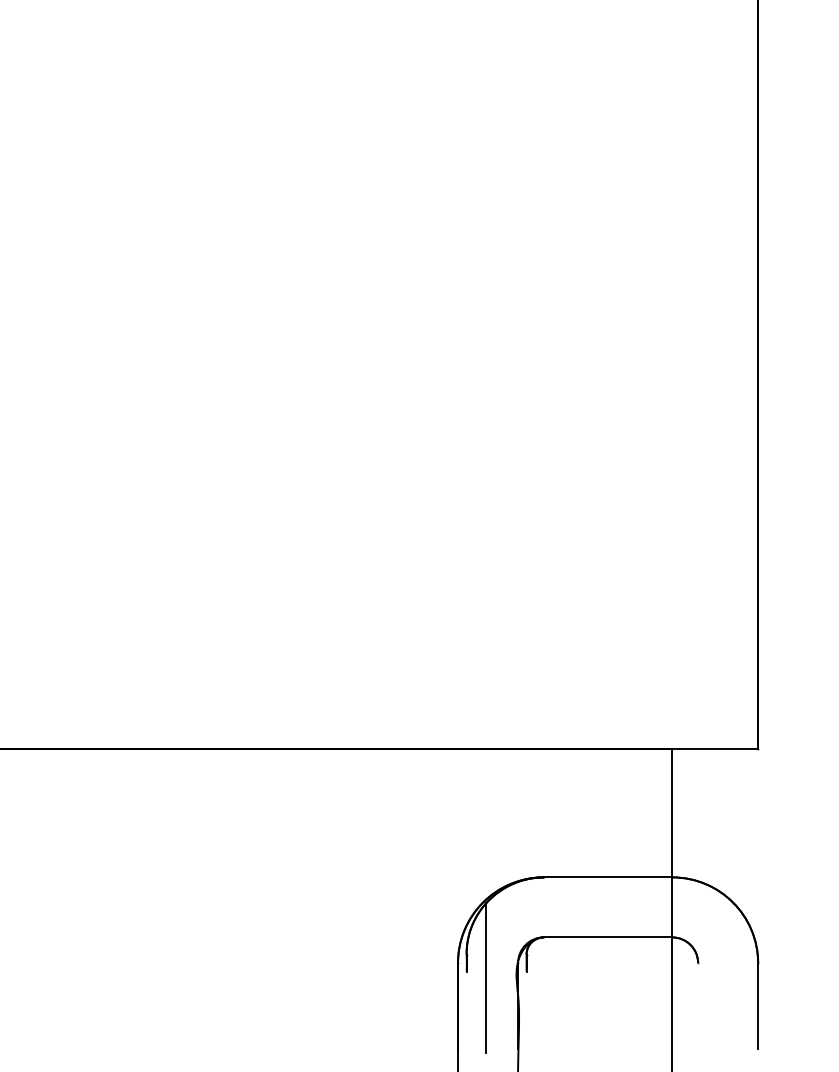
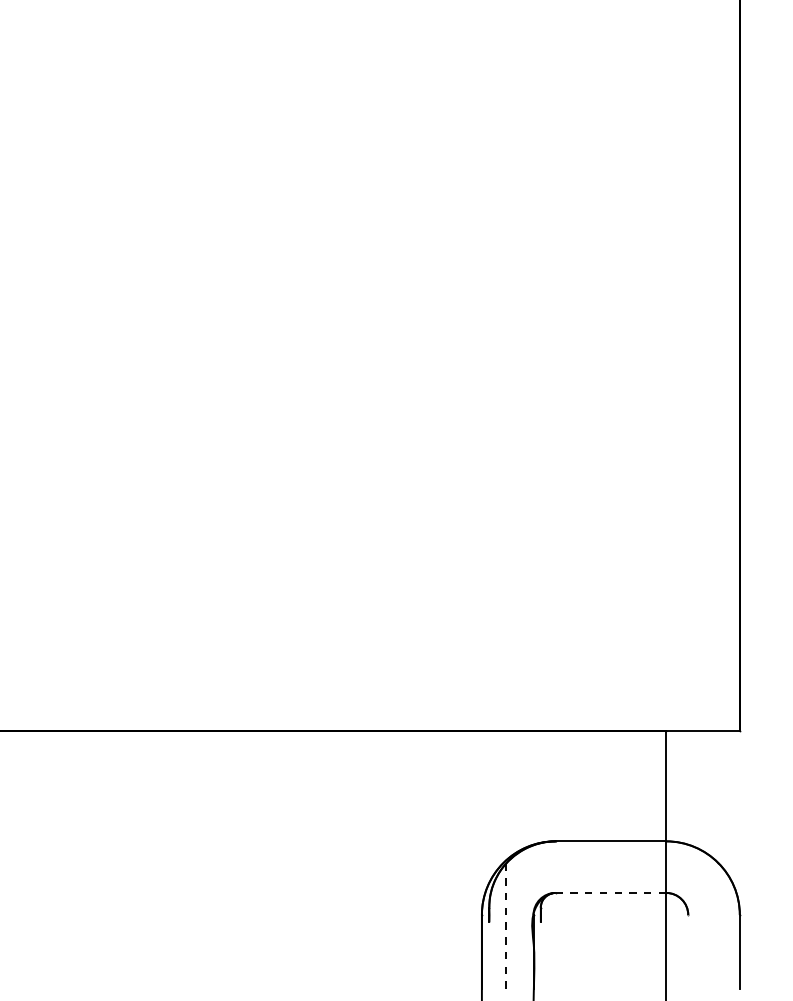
line: (608, 936) -> (611, 892), solid -> dashed
line: (486, 978) -> (506, 928), solid -> dashed

